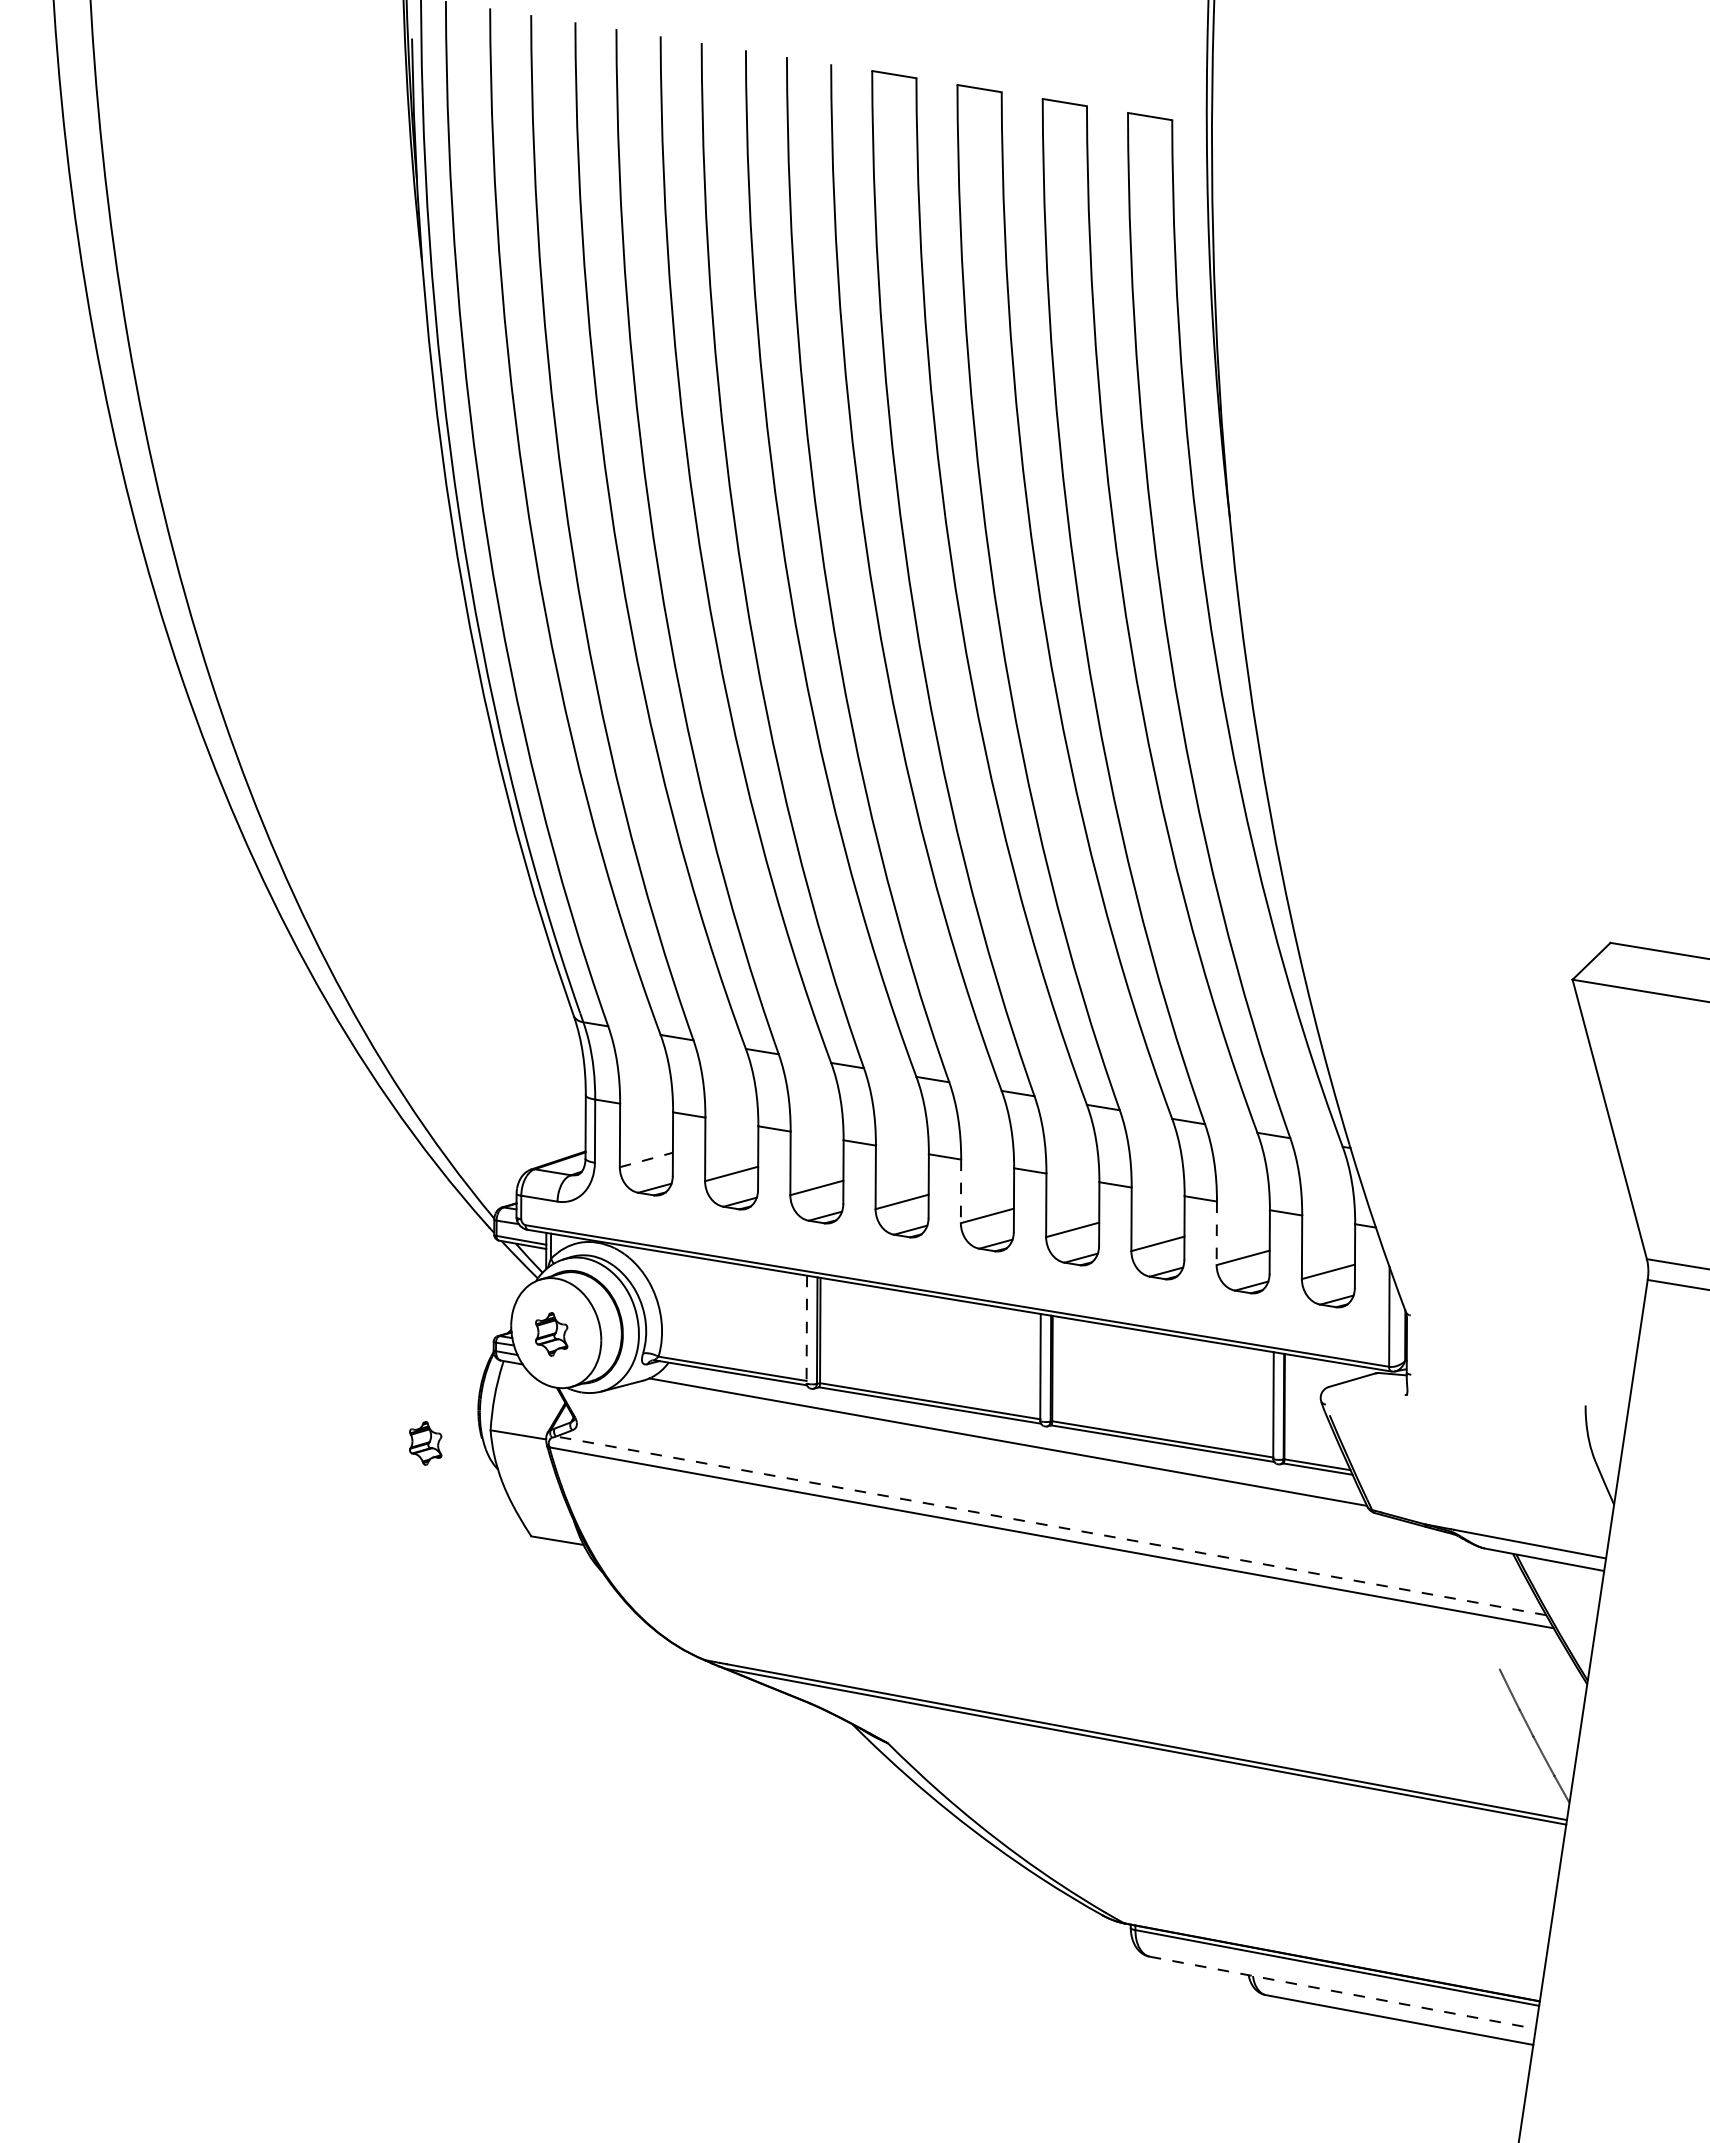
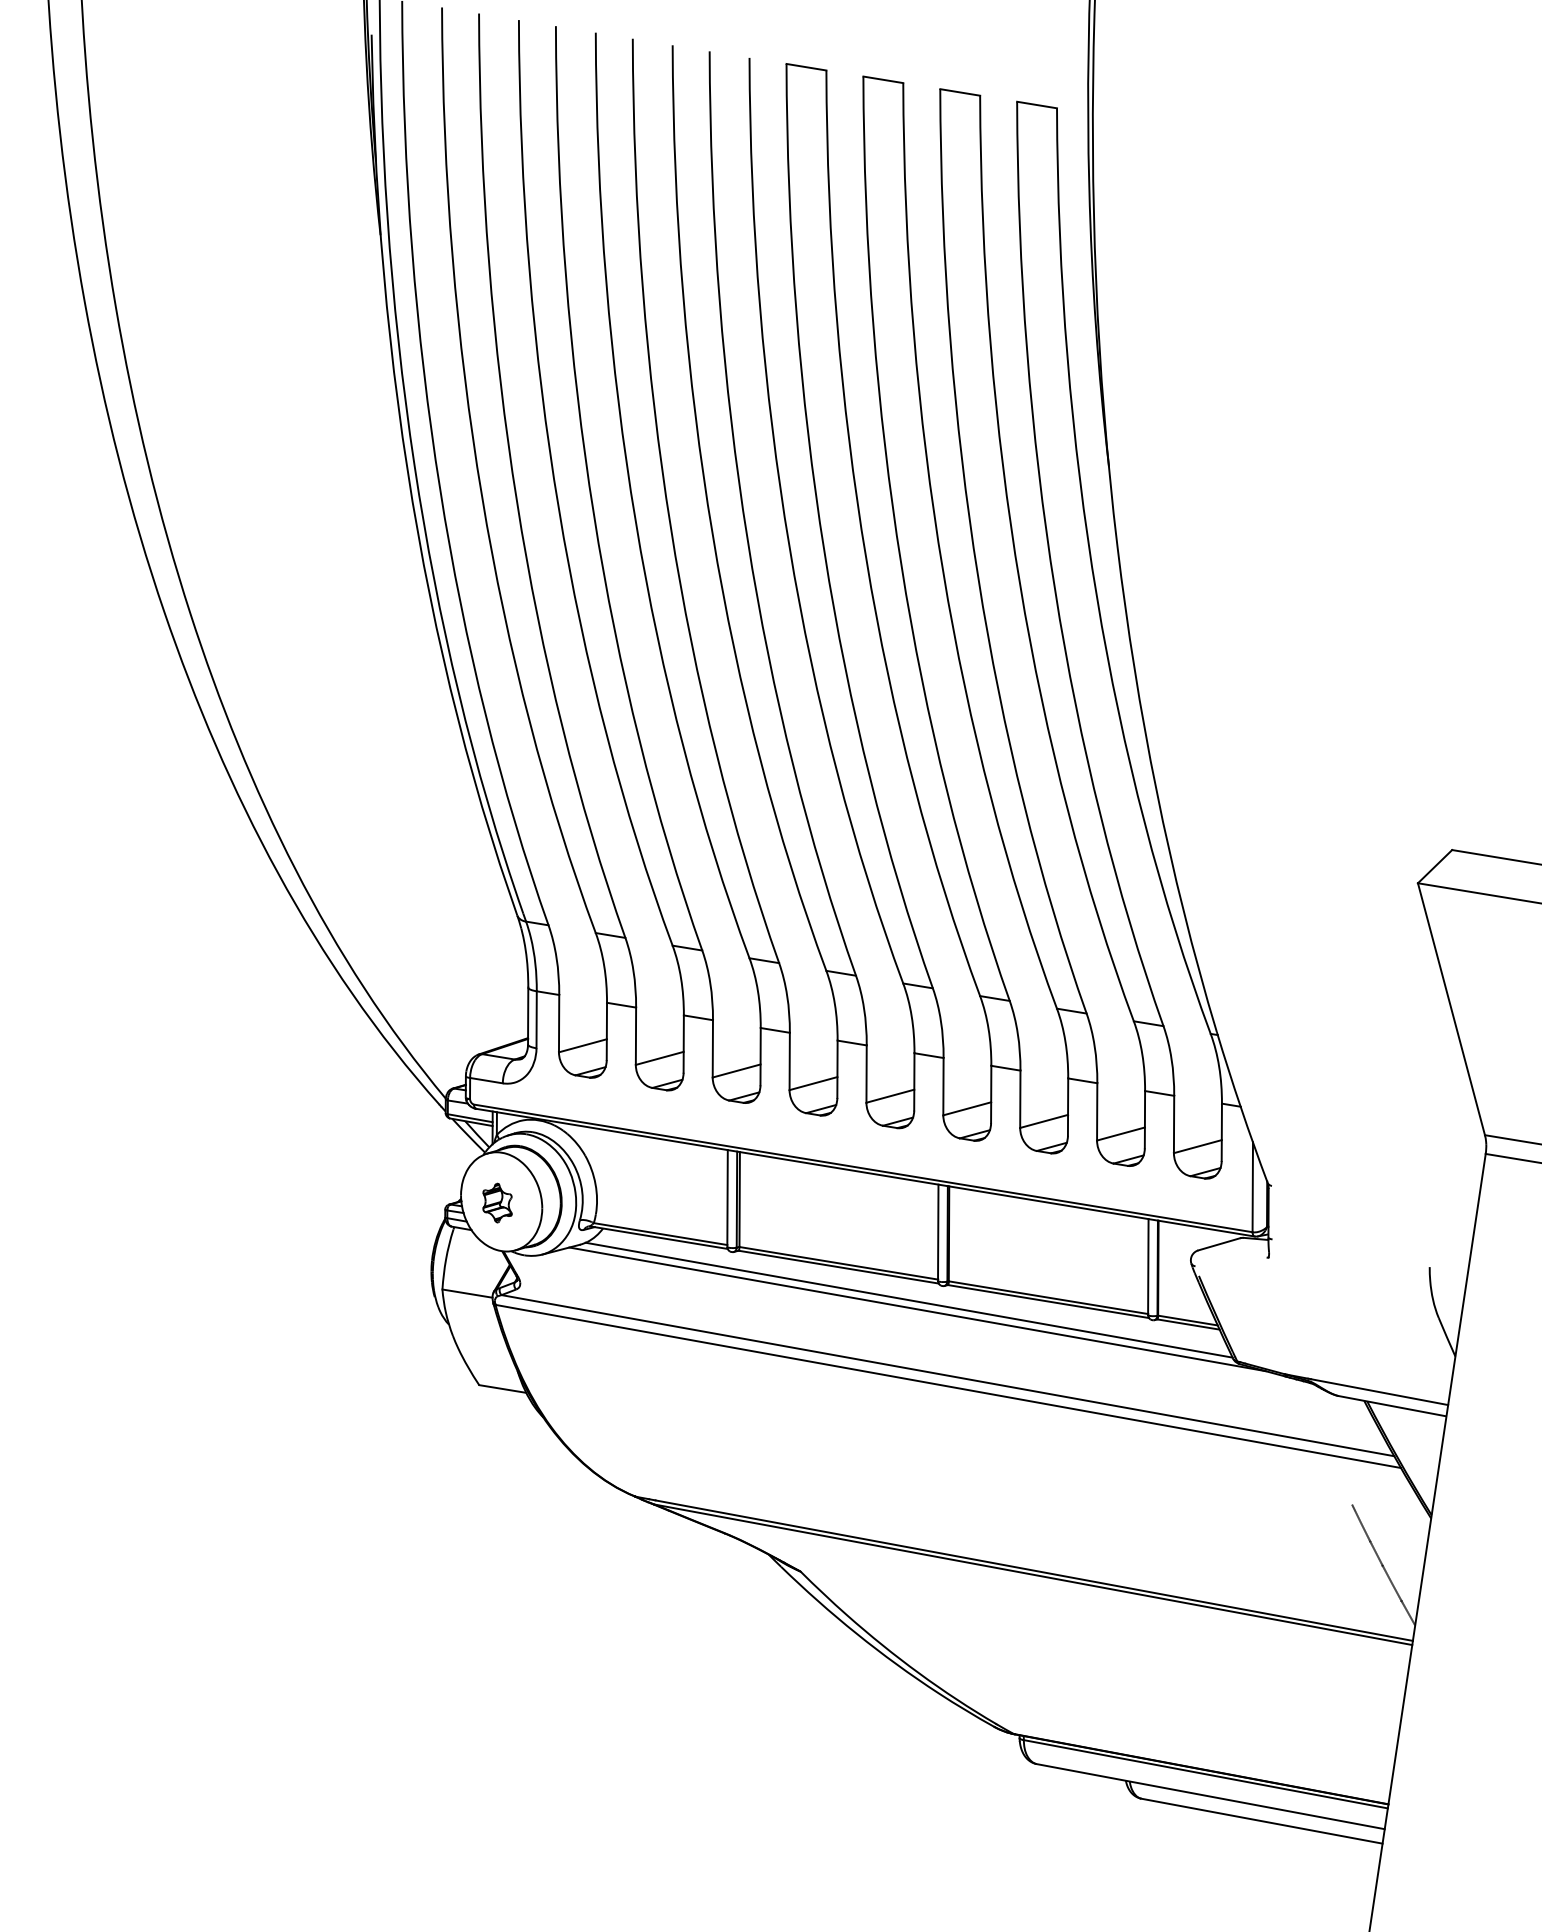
line: (646, 1159) -> (583, 1045), dashed -> solid
line: (961, 1191) -> (867, 1074), dashed -> solid
line: (1216, 1233) -> (1096, 1112), dashed -> solid
line: (806, 1329) -> (727, 1198), dashed -> solid
part: (425, 1443) -> (383, 1301), removed
line: (1017, 1451) -> (917, 1308), added
line: (1050, 1525) -> (947, 1375), dashed -> solid
line: (1343, 1992) -> (1211, 1796), dashed -> solid

